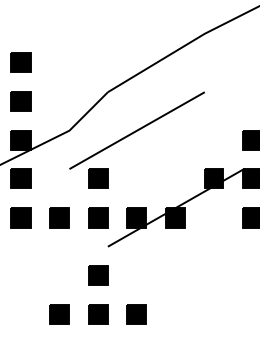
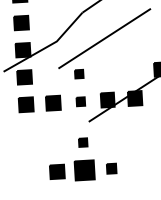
part: (98, 178) -> (79, 74), size x0.6
part: (98, 217) -> (80, 101), size x0.6
part: (98, 275) -> (83, 142), size x0.6
part: (98, 314) -> (84, 170), size x1.4
part: (136, 314) -> (111, 168), size x0.7

